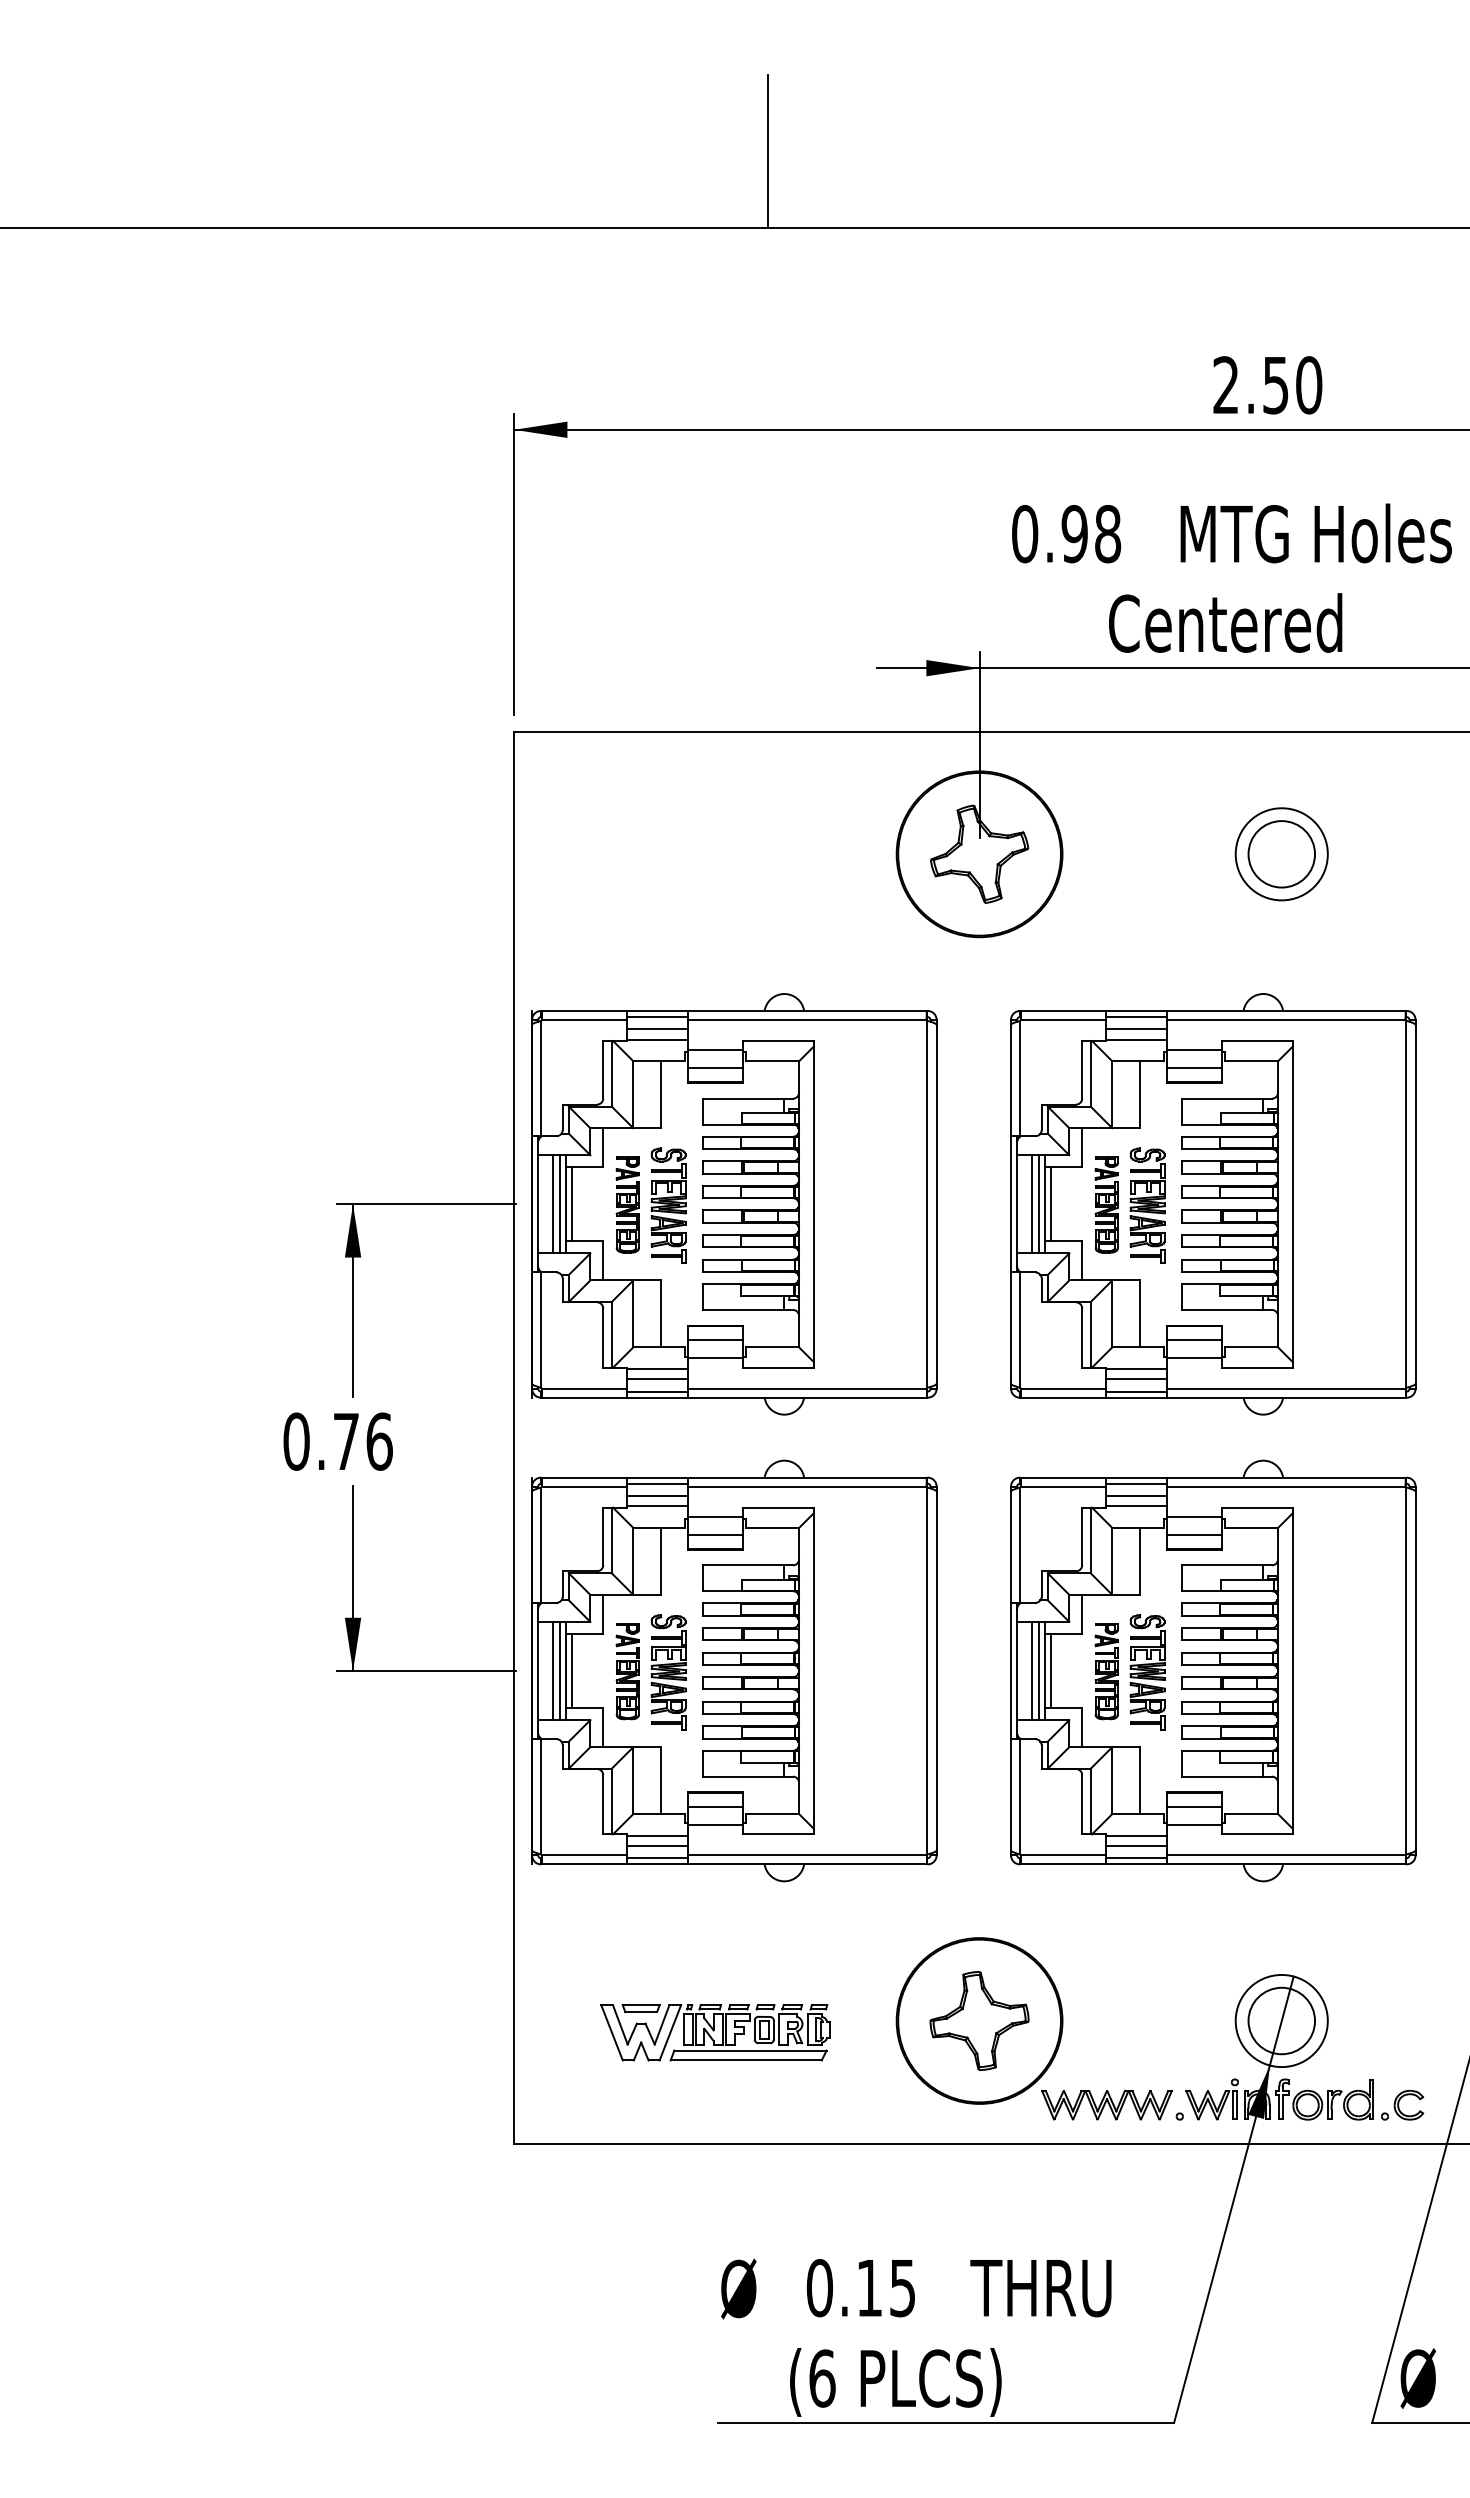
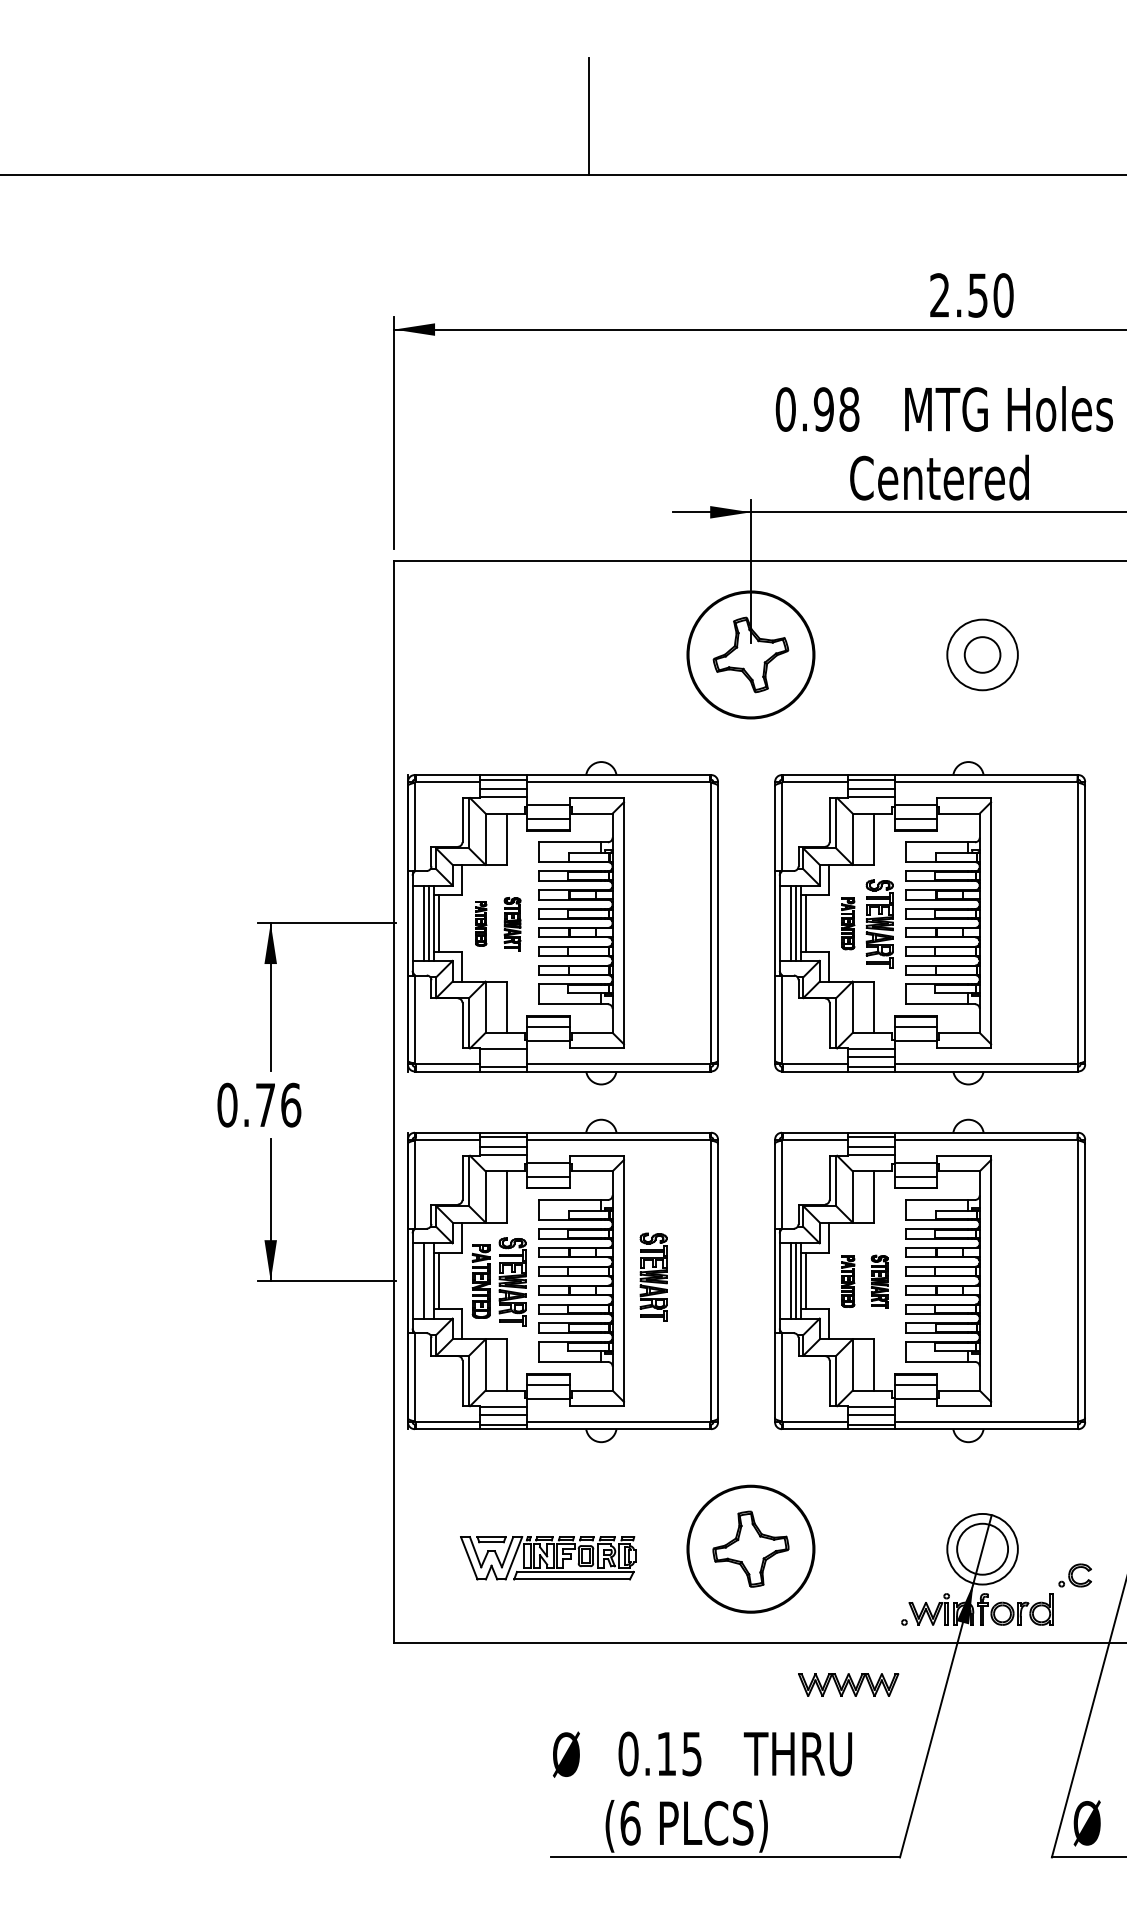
circle: (1281, 854) -> (982, 655), size x0.7
part: (627, 1204) -> (481, 923), size x0.6
part: (1106, 1204) -> (848, 923), size x0.7
part: (668, 1205) -> (512, 924), size x0.6
line: (656, 1379) -> (503, 1057), removed
part: (852, 1666) -> (653, 1277), added
line: (559, 1670) -> (428, 1280), removed
part: (1106, 1671) -> (848, 1281), size x0.7
part: (1147, 1672) -> (879, 1282), size x0.6
part: (1402, 2104) -> (1075, 1574), moved
part: (1106, 2105) -> (848, 1685), moved

